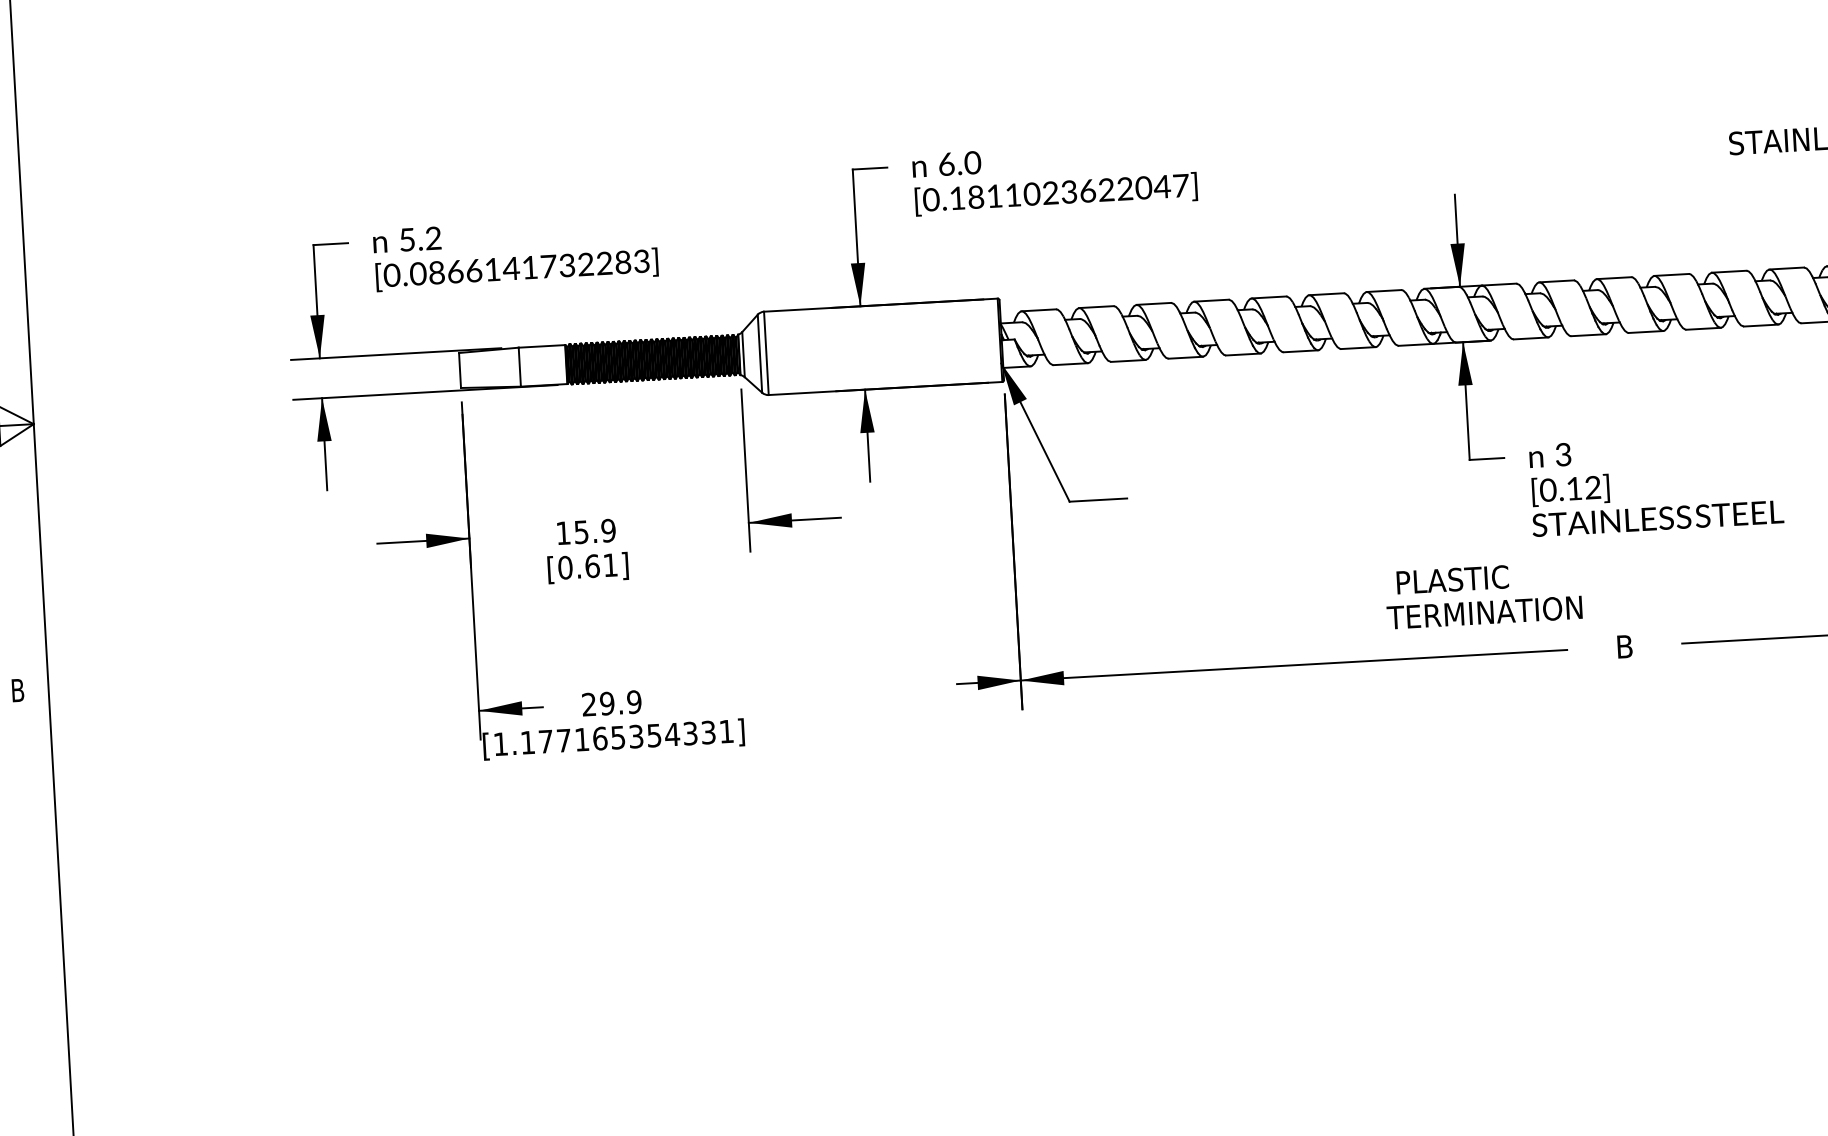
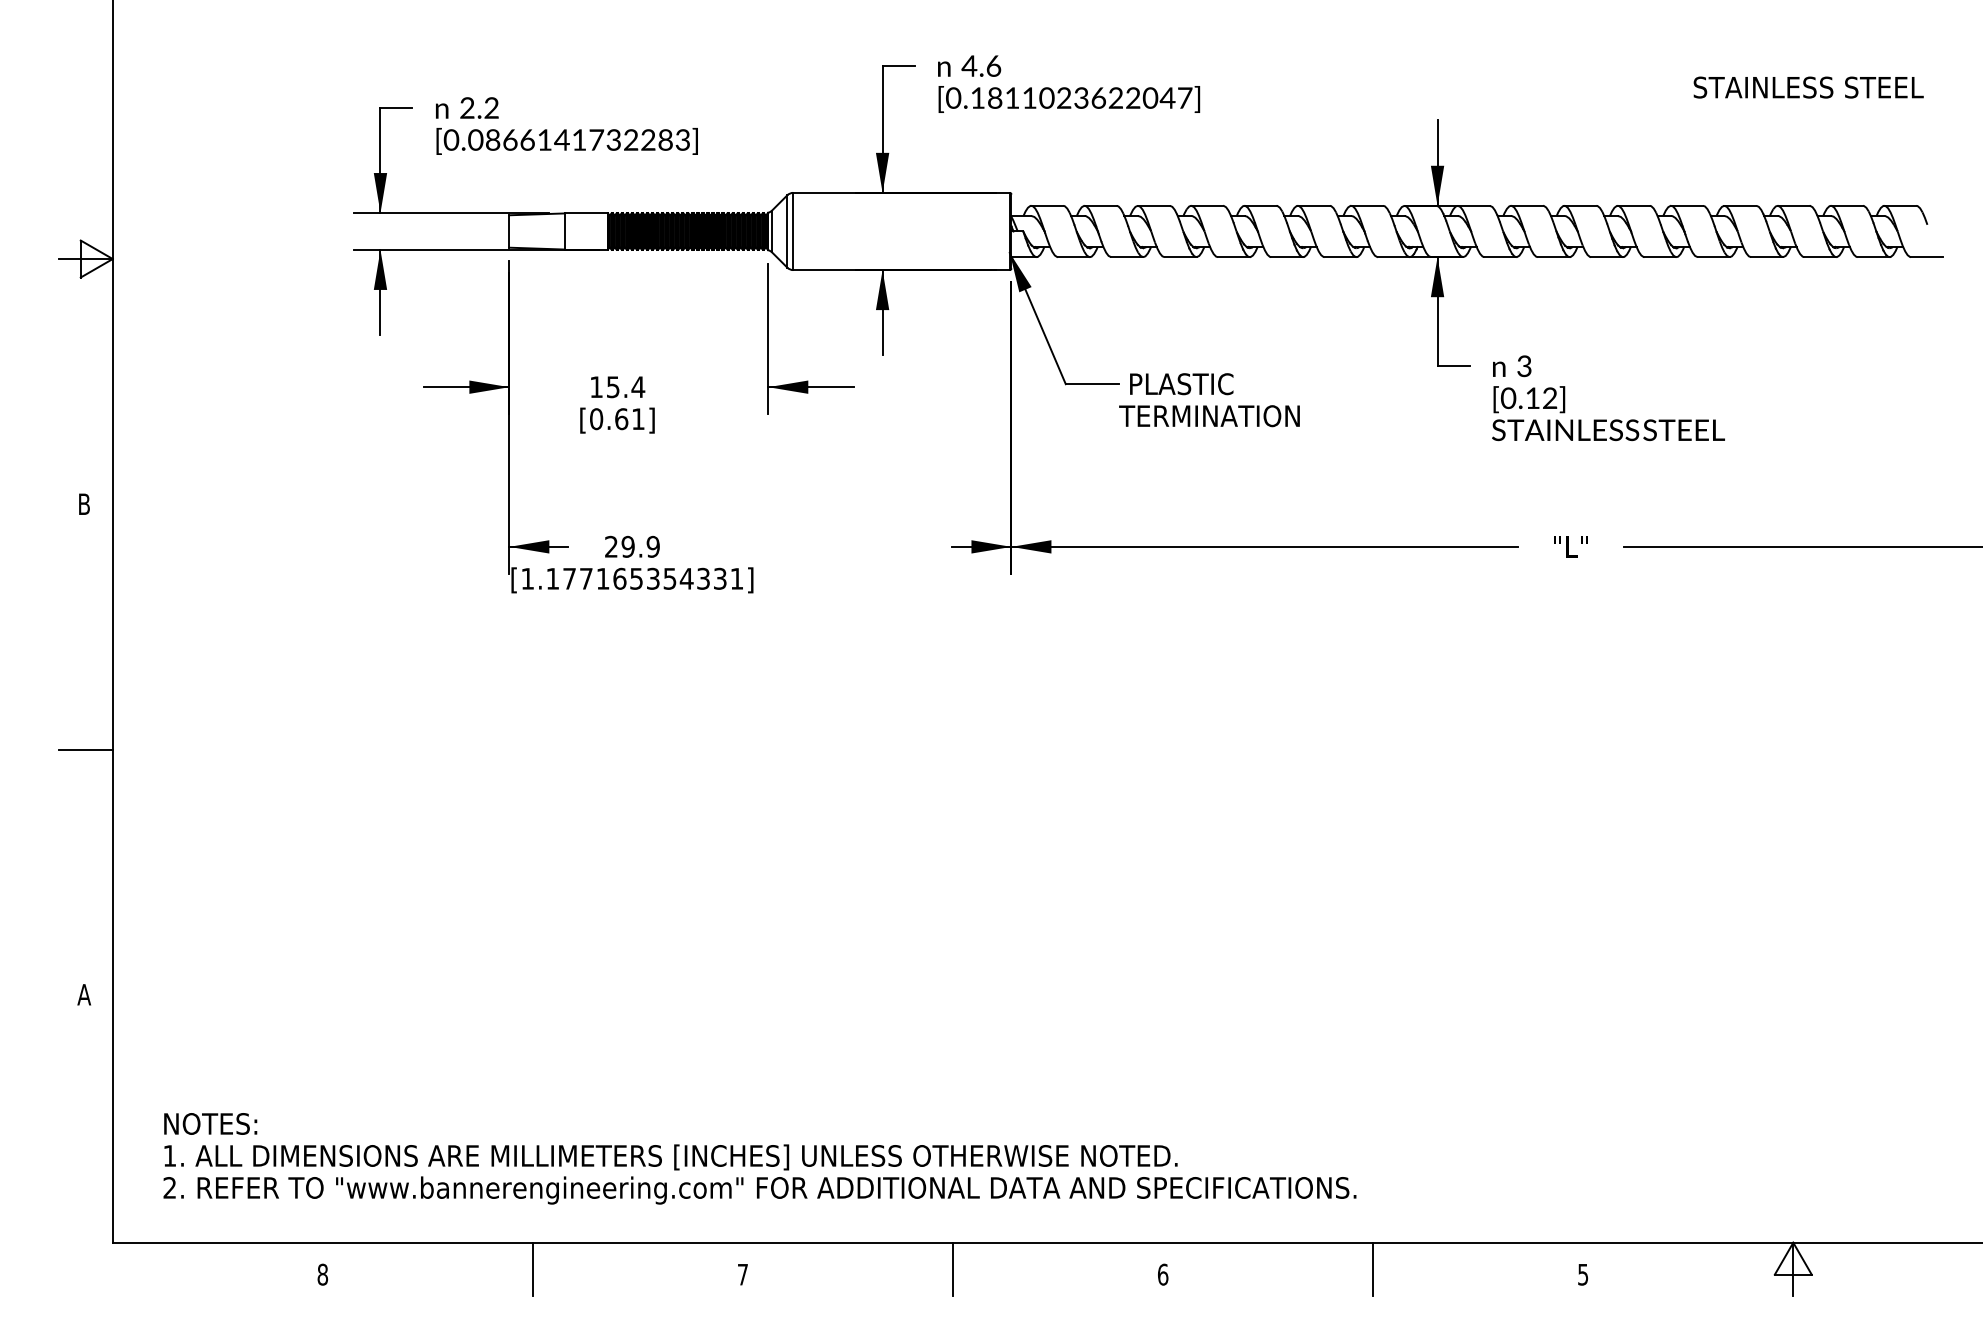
text: (959, 162) -> (981, 65), 6.0 -> 4.6
text: (407, 239) -> (467, 107), 5.2 -> 2.2
text: (608, 531) -> (638, 387), 15.9 -> 15.4
text: (1483, 595) -> (1209, 400), moved
text: (1624, 646) -> (1570, 546), B -> "L"
line: (33, 955) -> (85, 749), added

